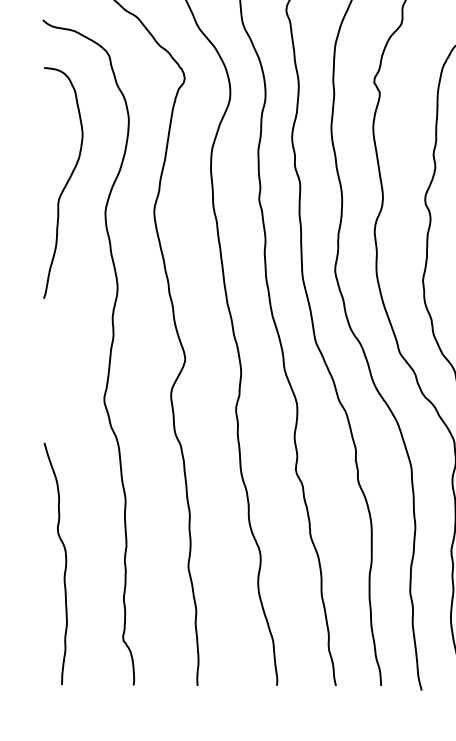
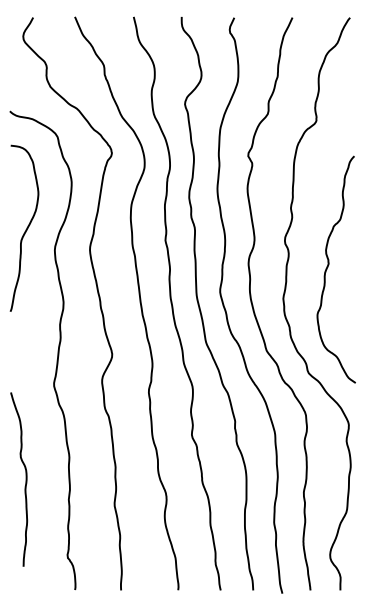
curve: (64, 563) -> (25, 479), moved

